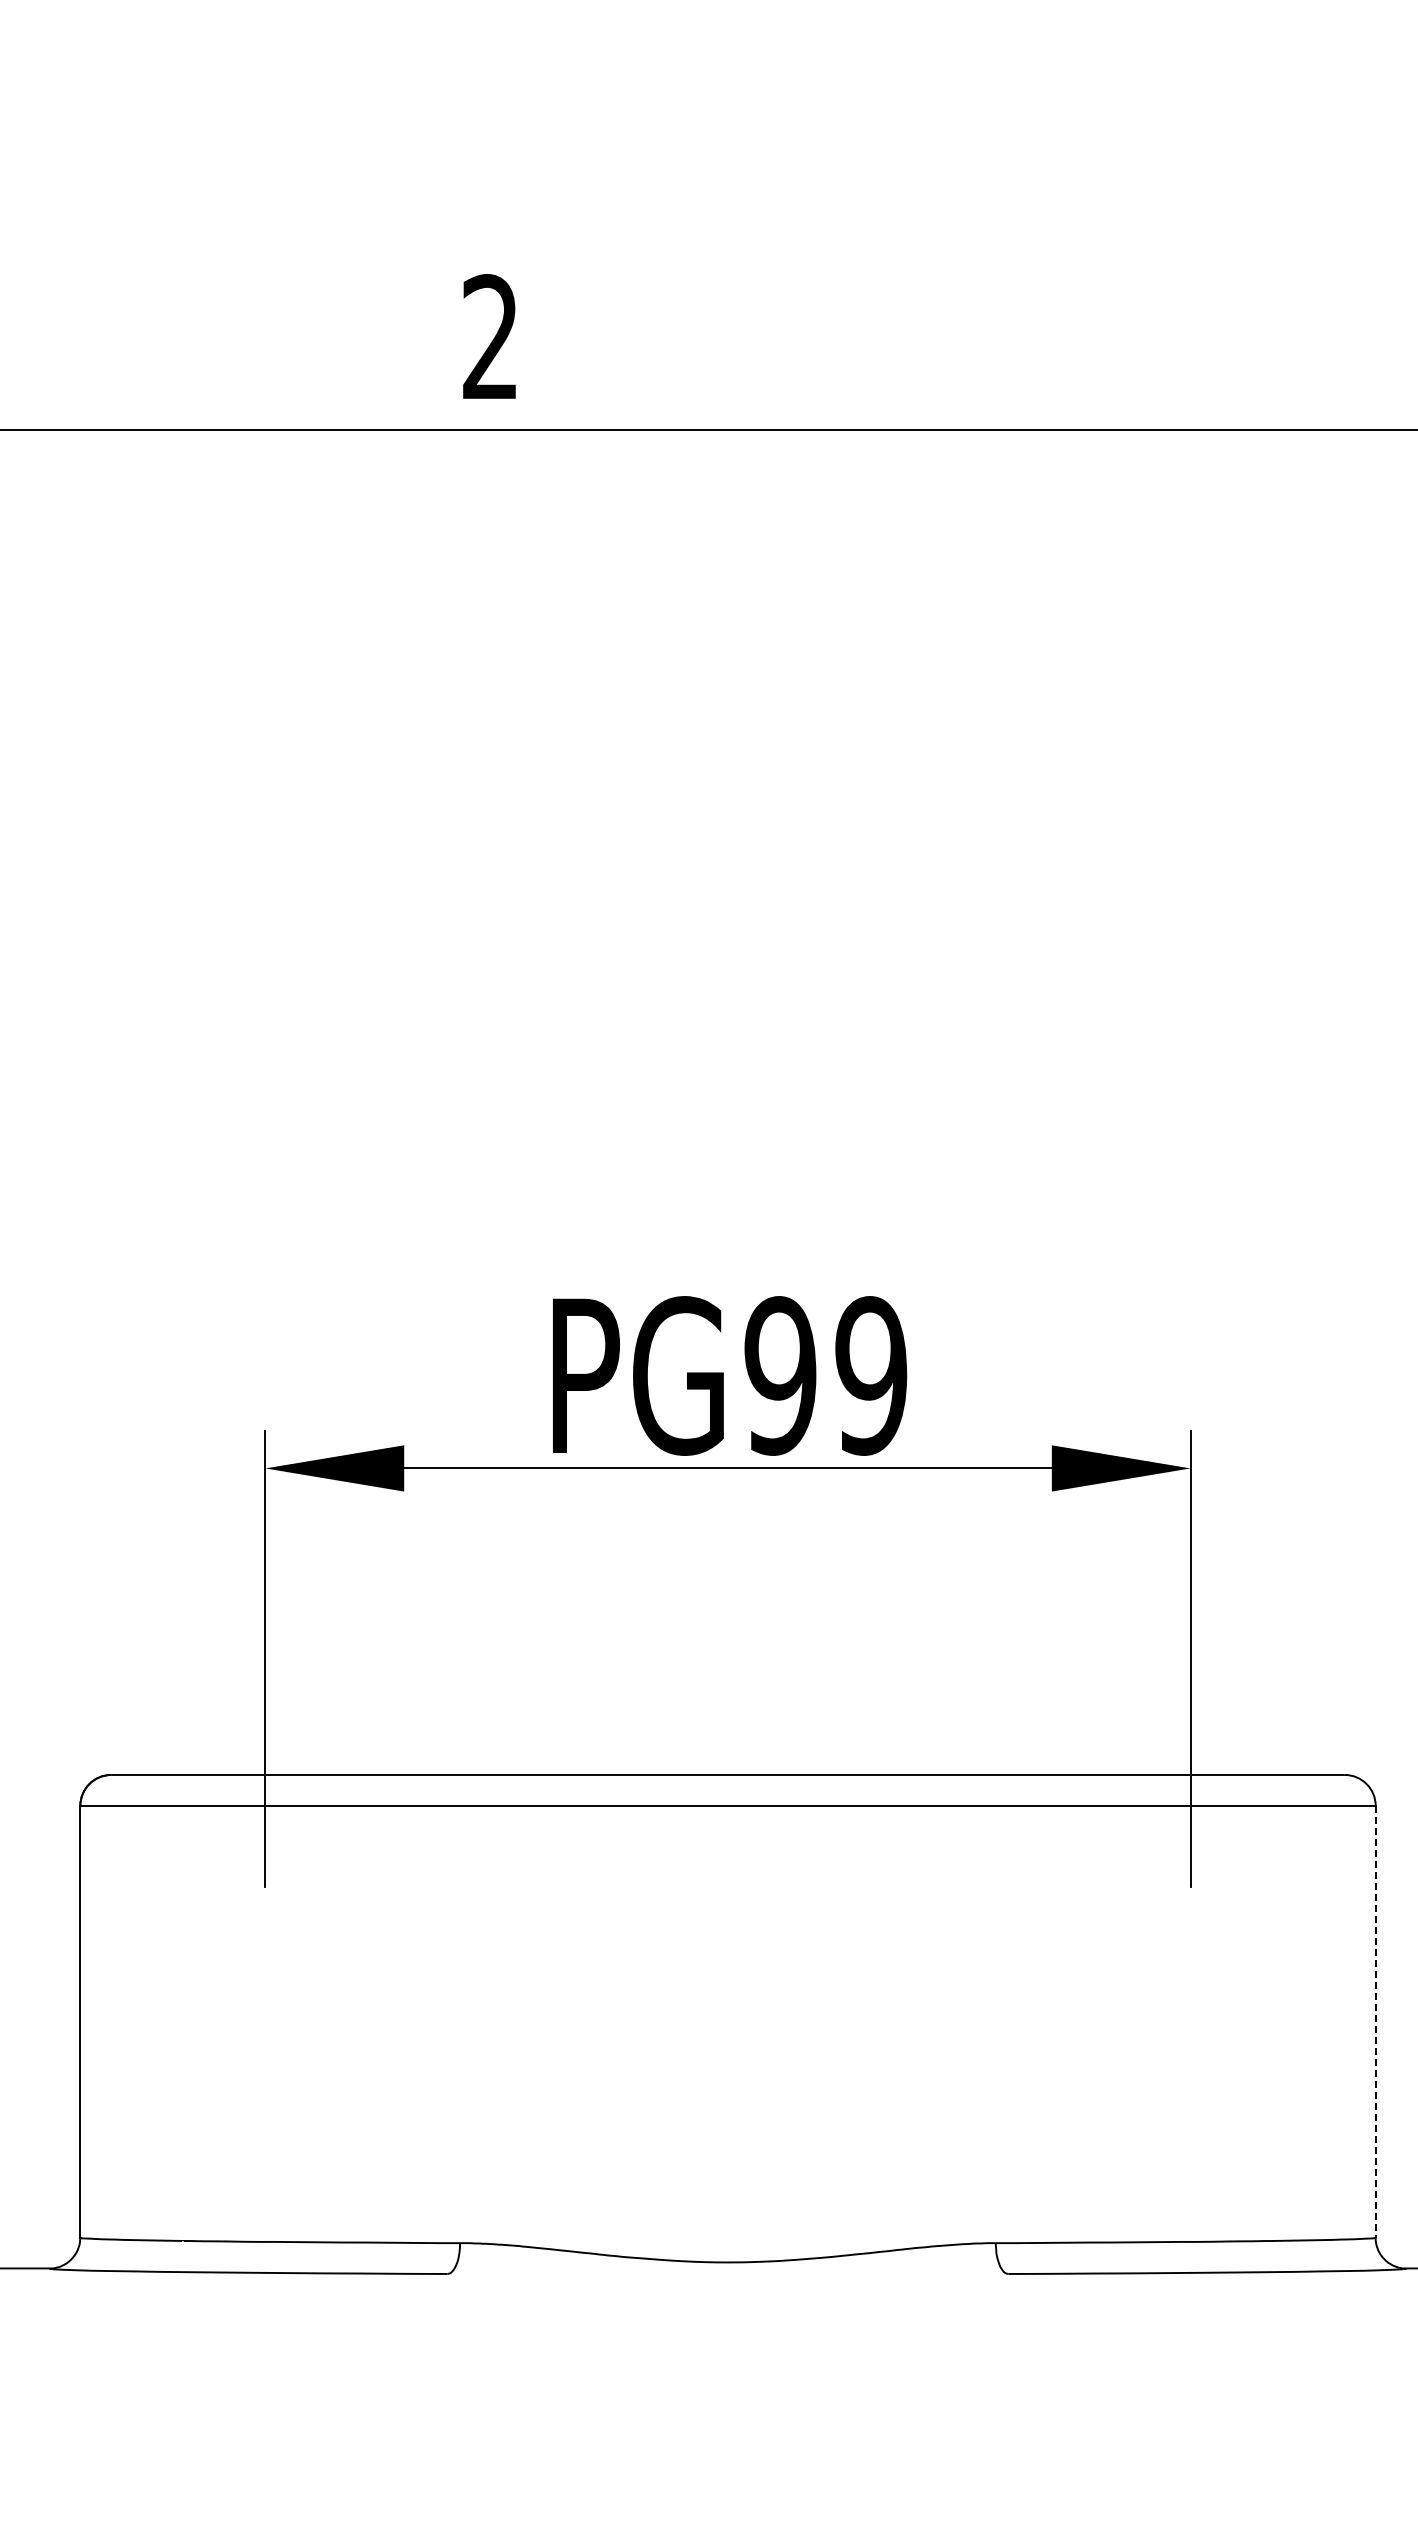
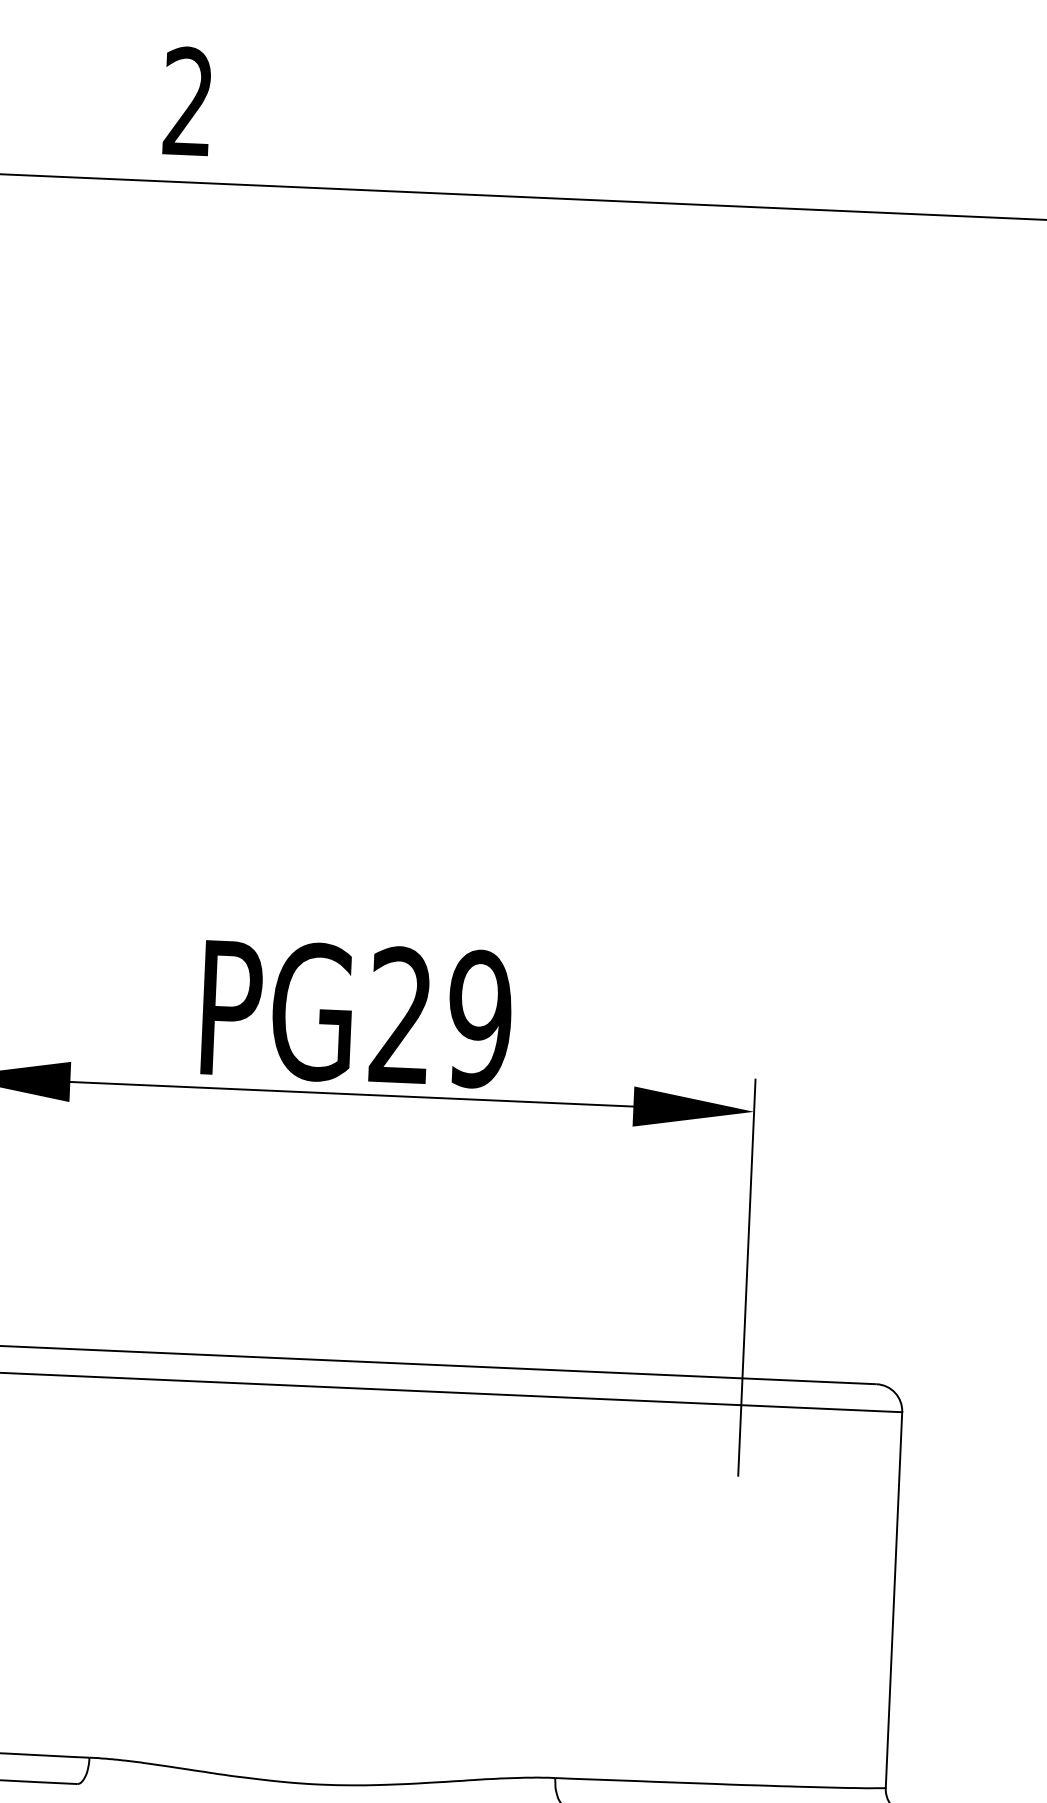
text: (780, 1375) -> (401, 1015), PG99 -> PG29
line: (1375, 2021) -> (893, 1599), dashed -> solid

